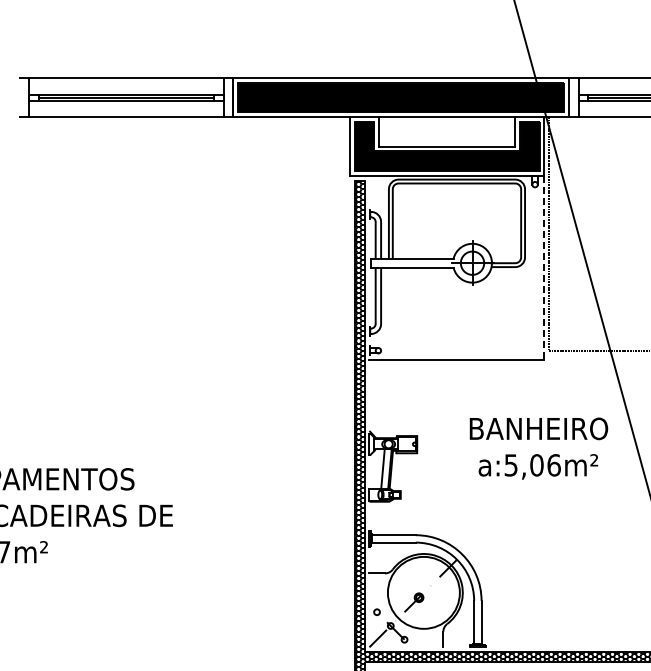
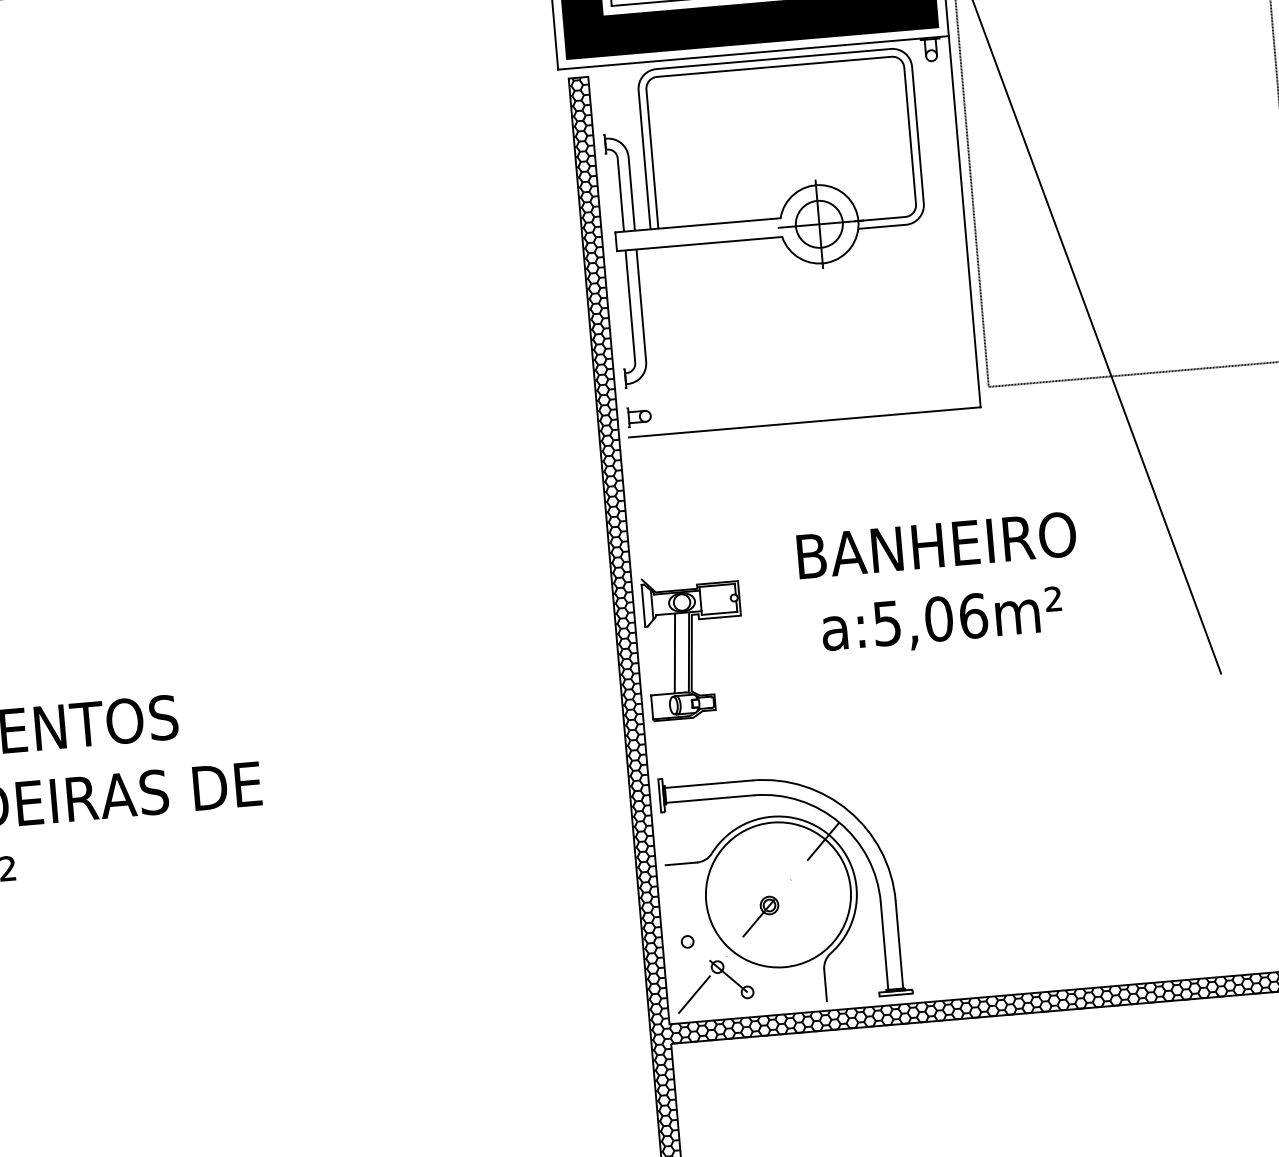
line: (544, 268) -> (964, 222), dashed -> solid
text: (538, 448) -> (939, 584), moved

